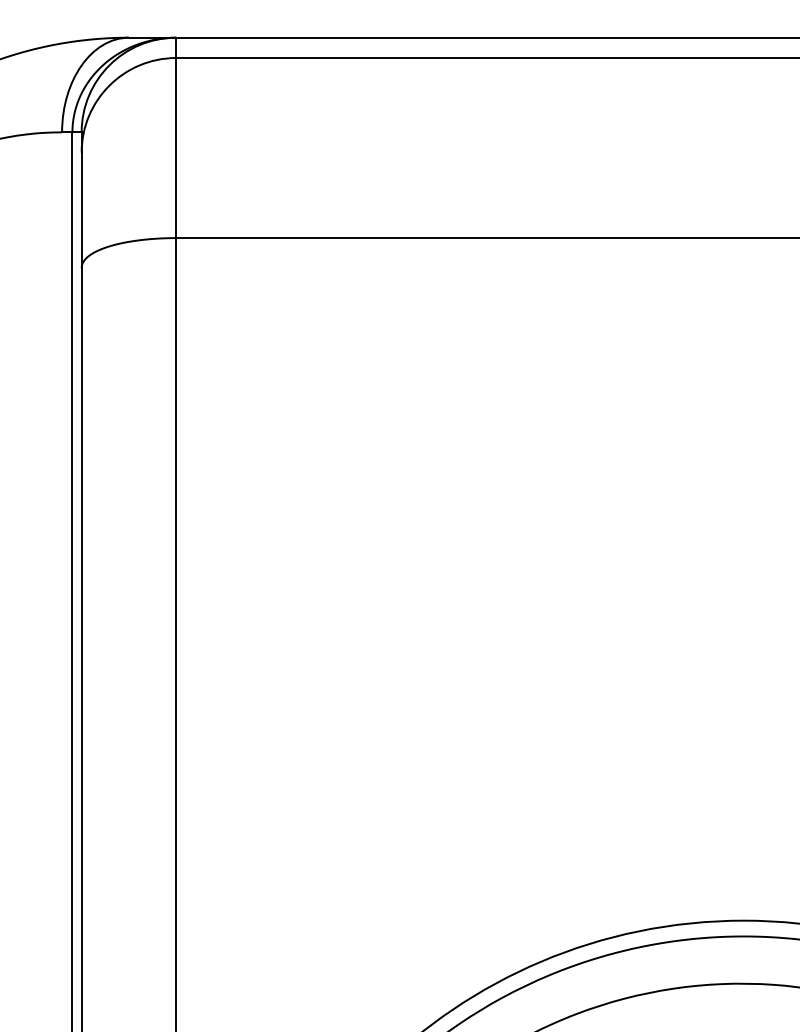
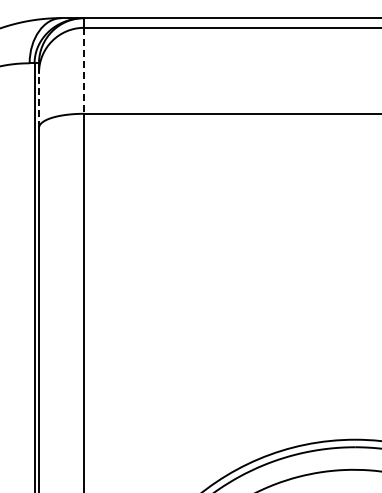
line: (176, 147) -> (84, 70), solid -> dashed
line: (82, 210) -> (39, 100), solid -> dashed

